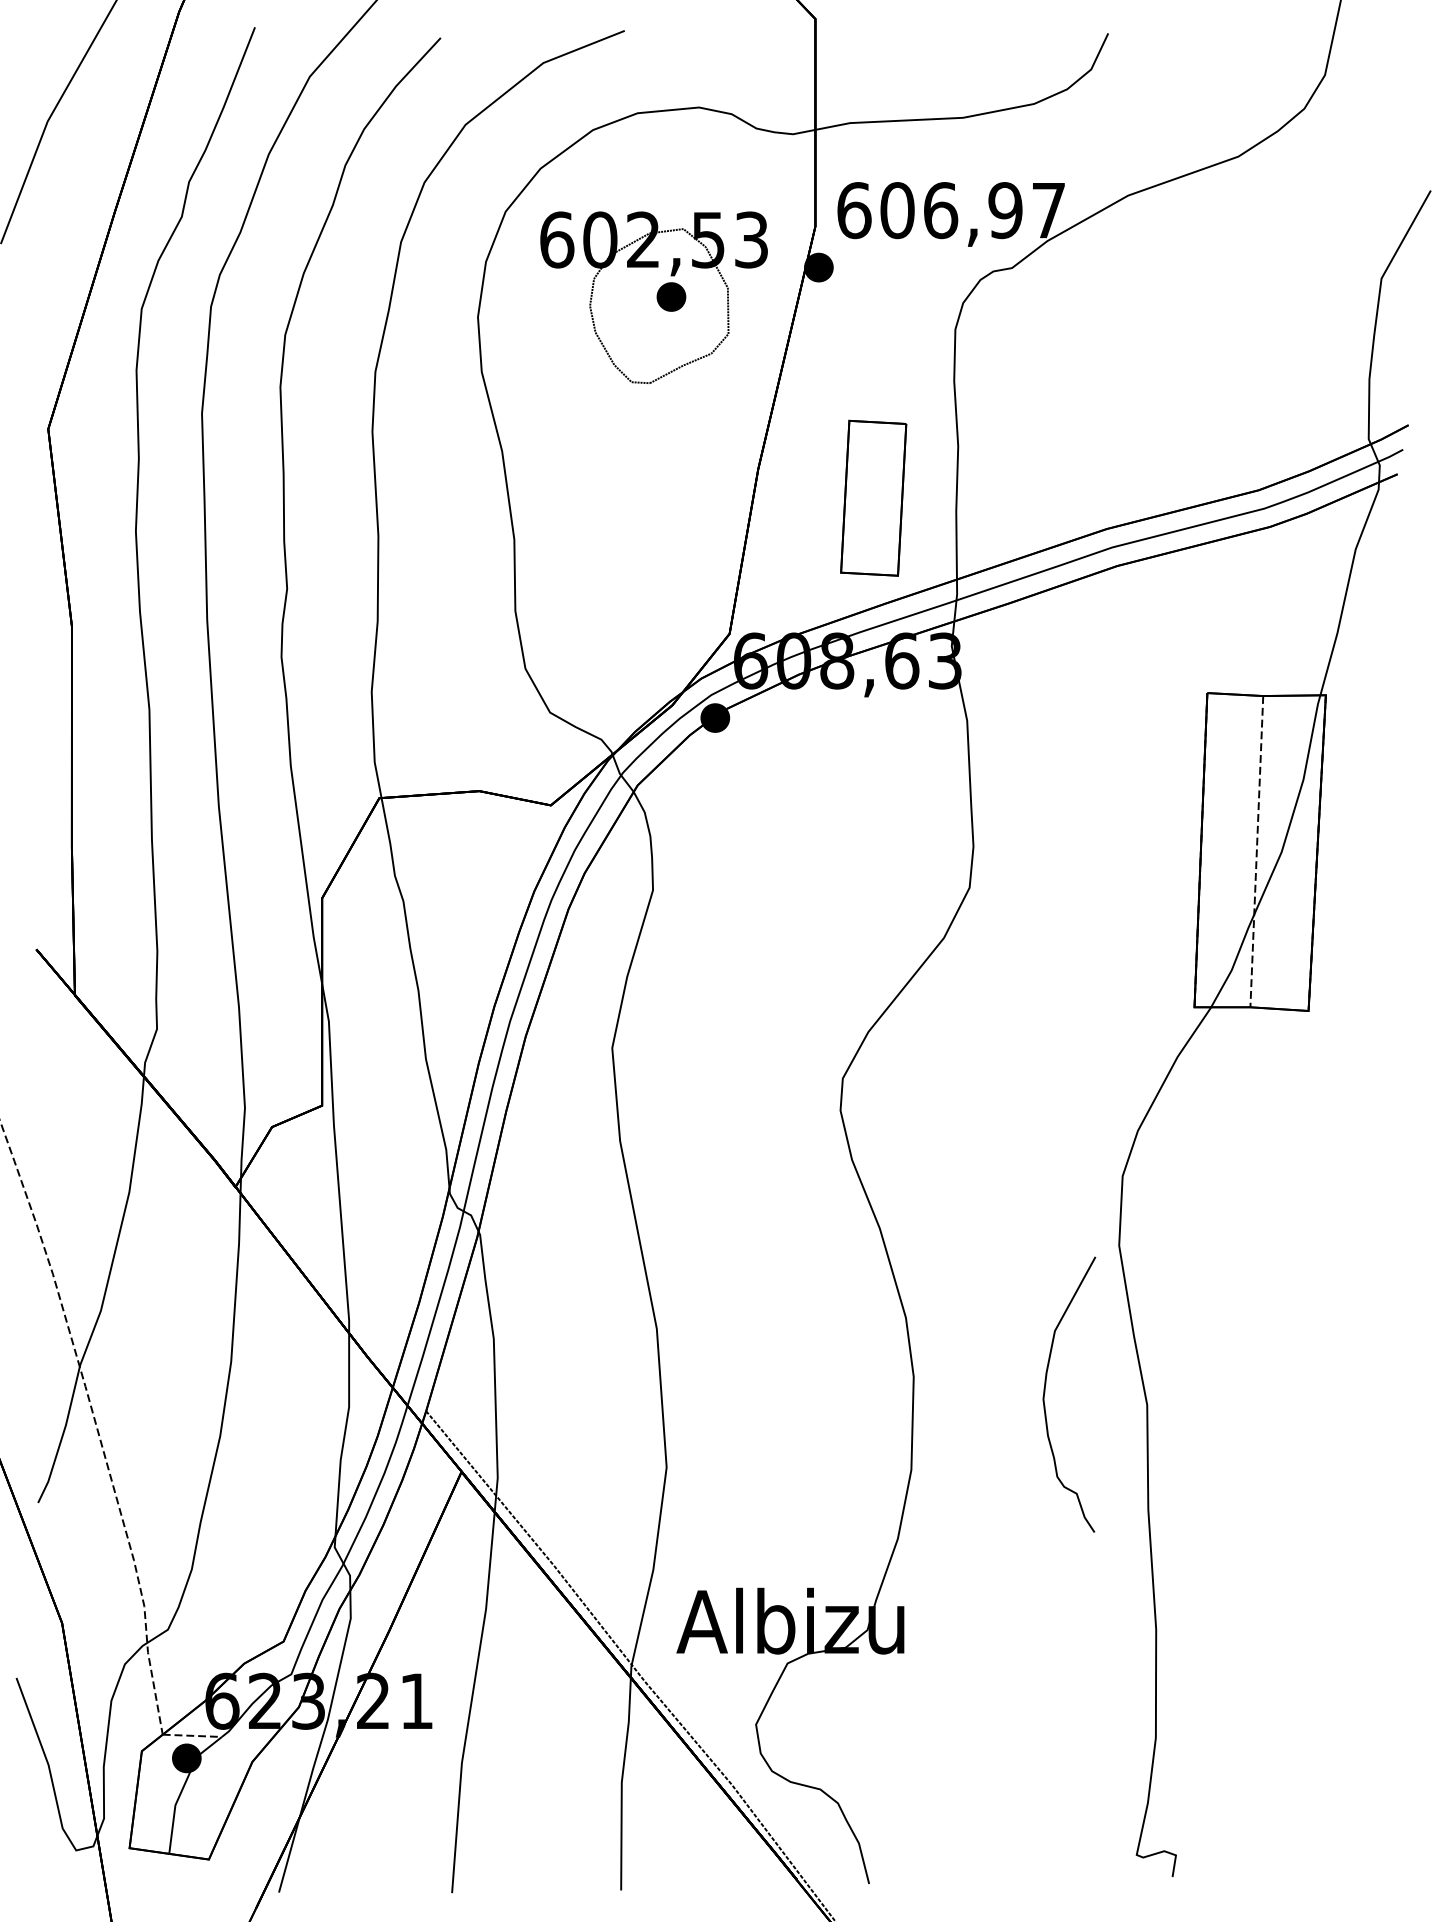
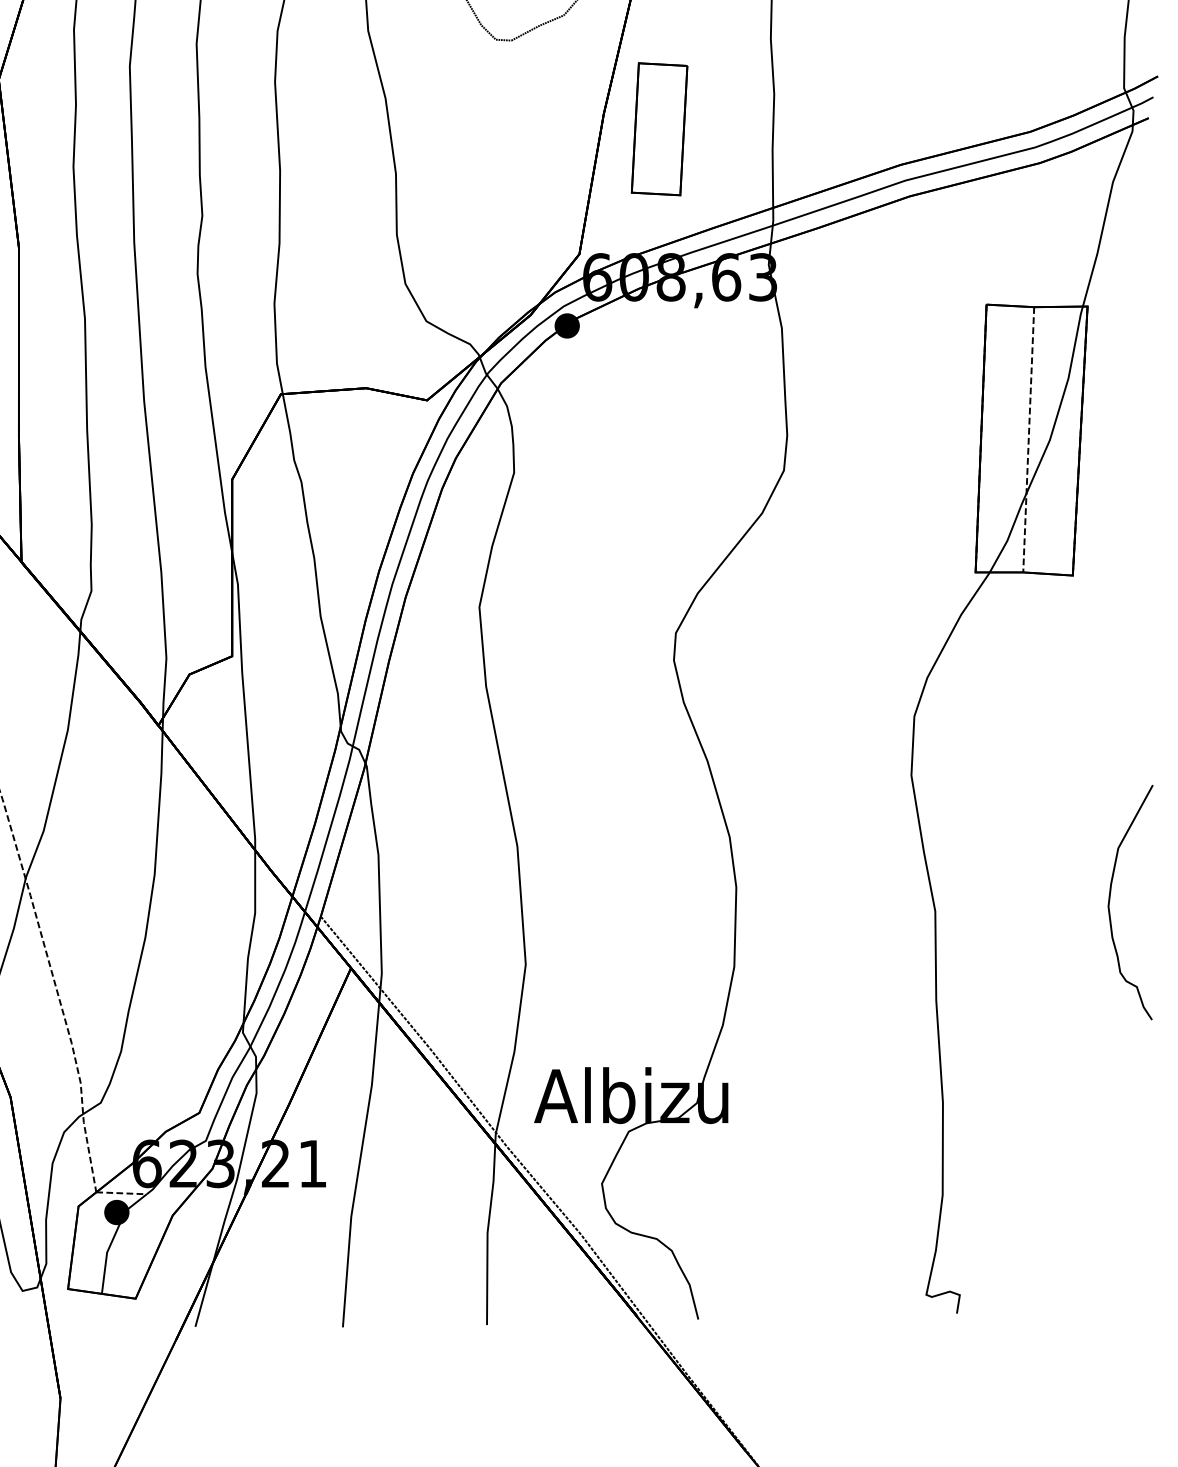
part: (873, 497) -> (659, 128), moved
curve: (1045, 1392) -> (1110, 900), moved

